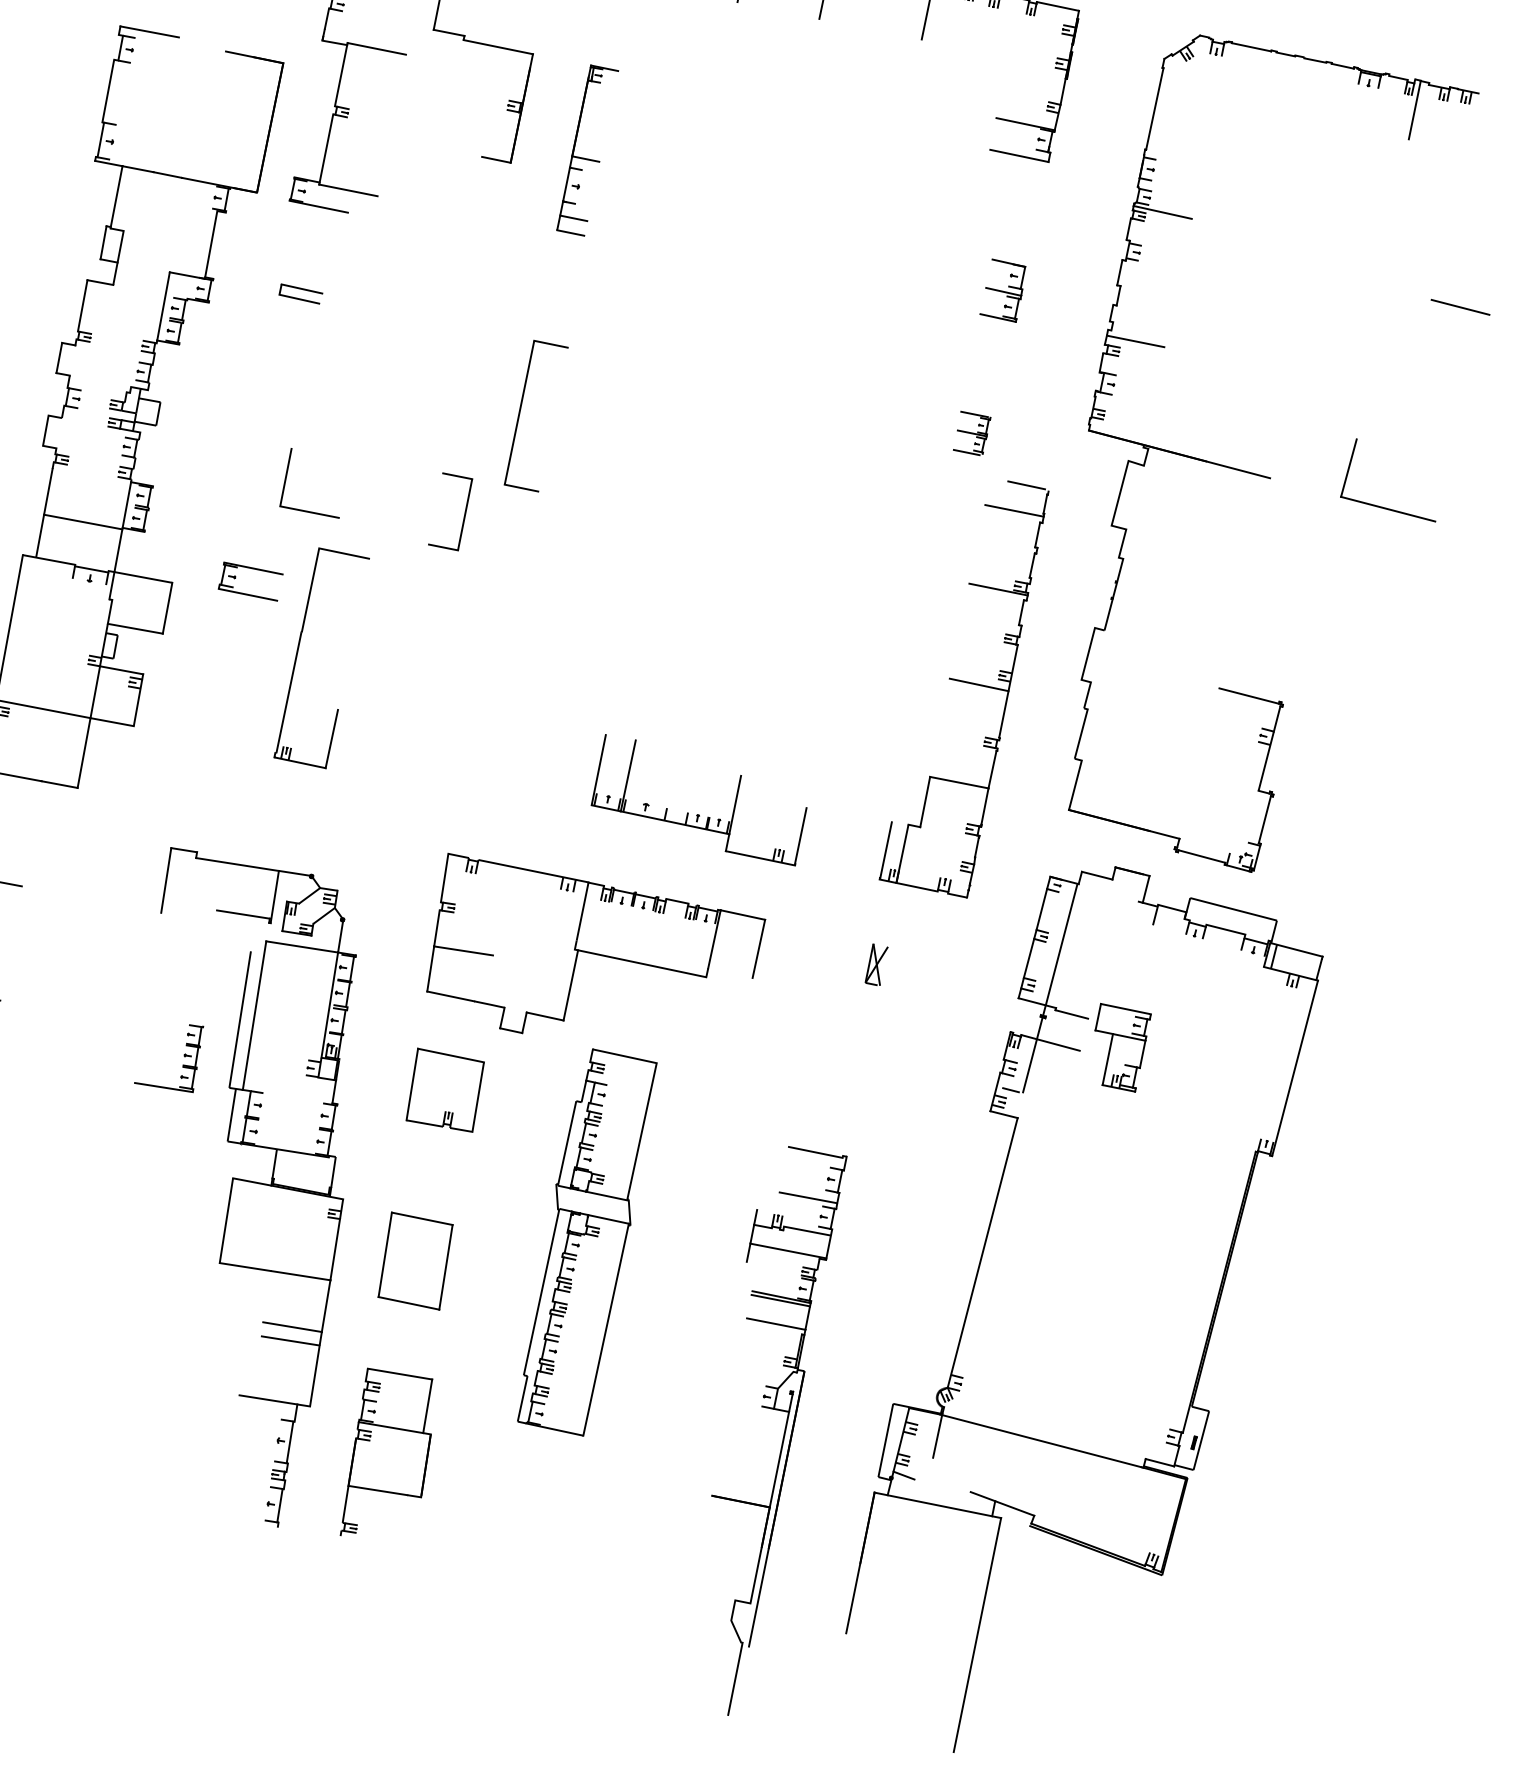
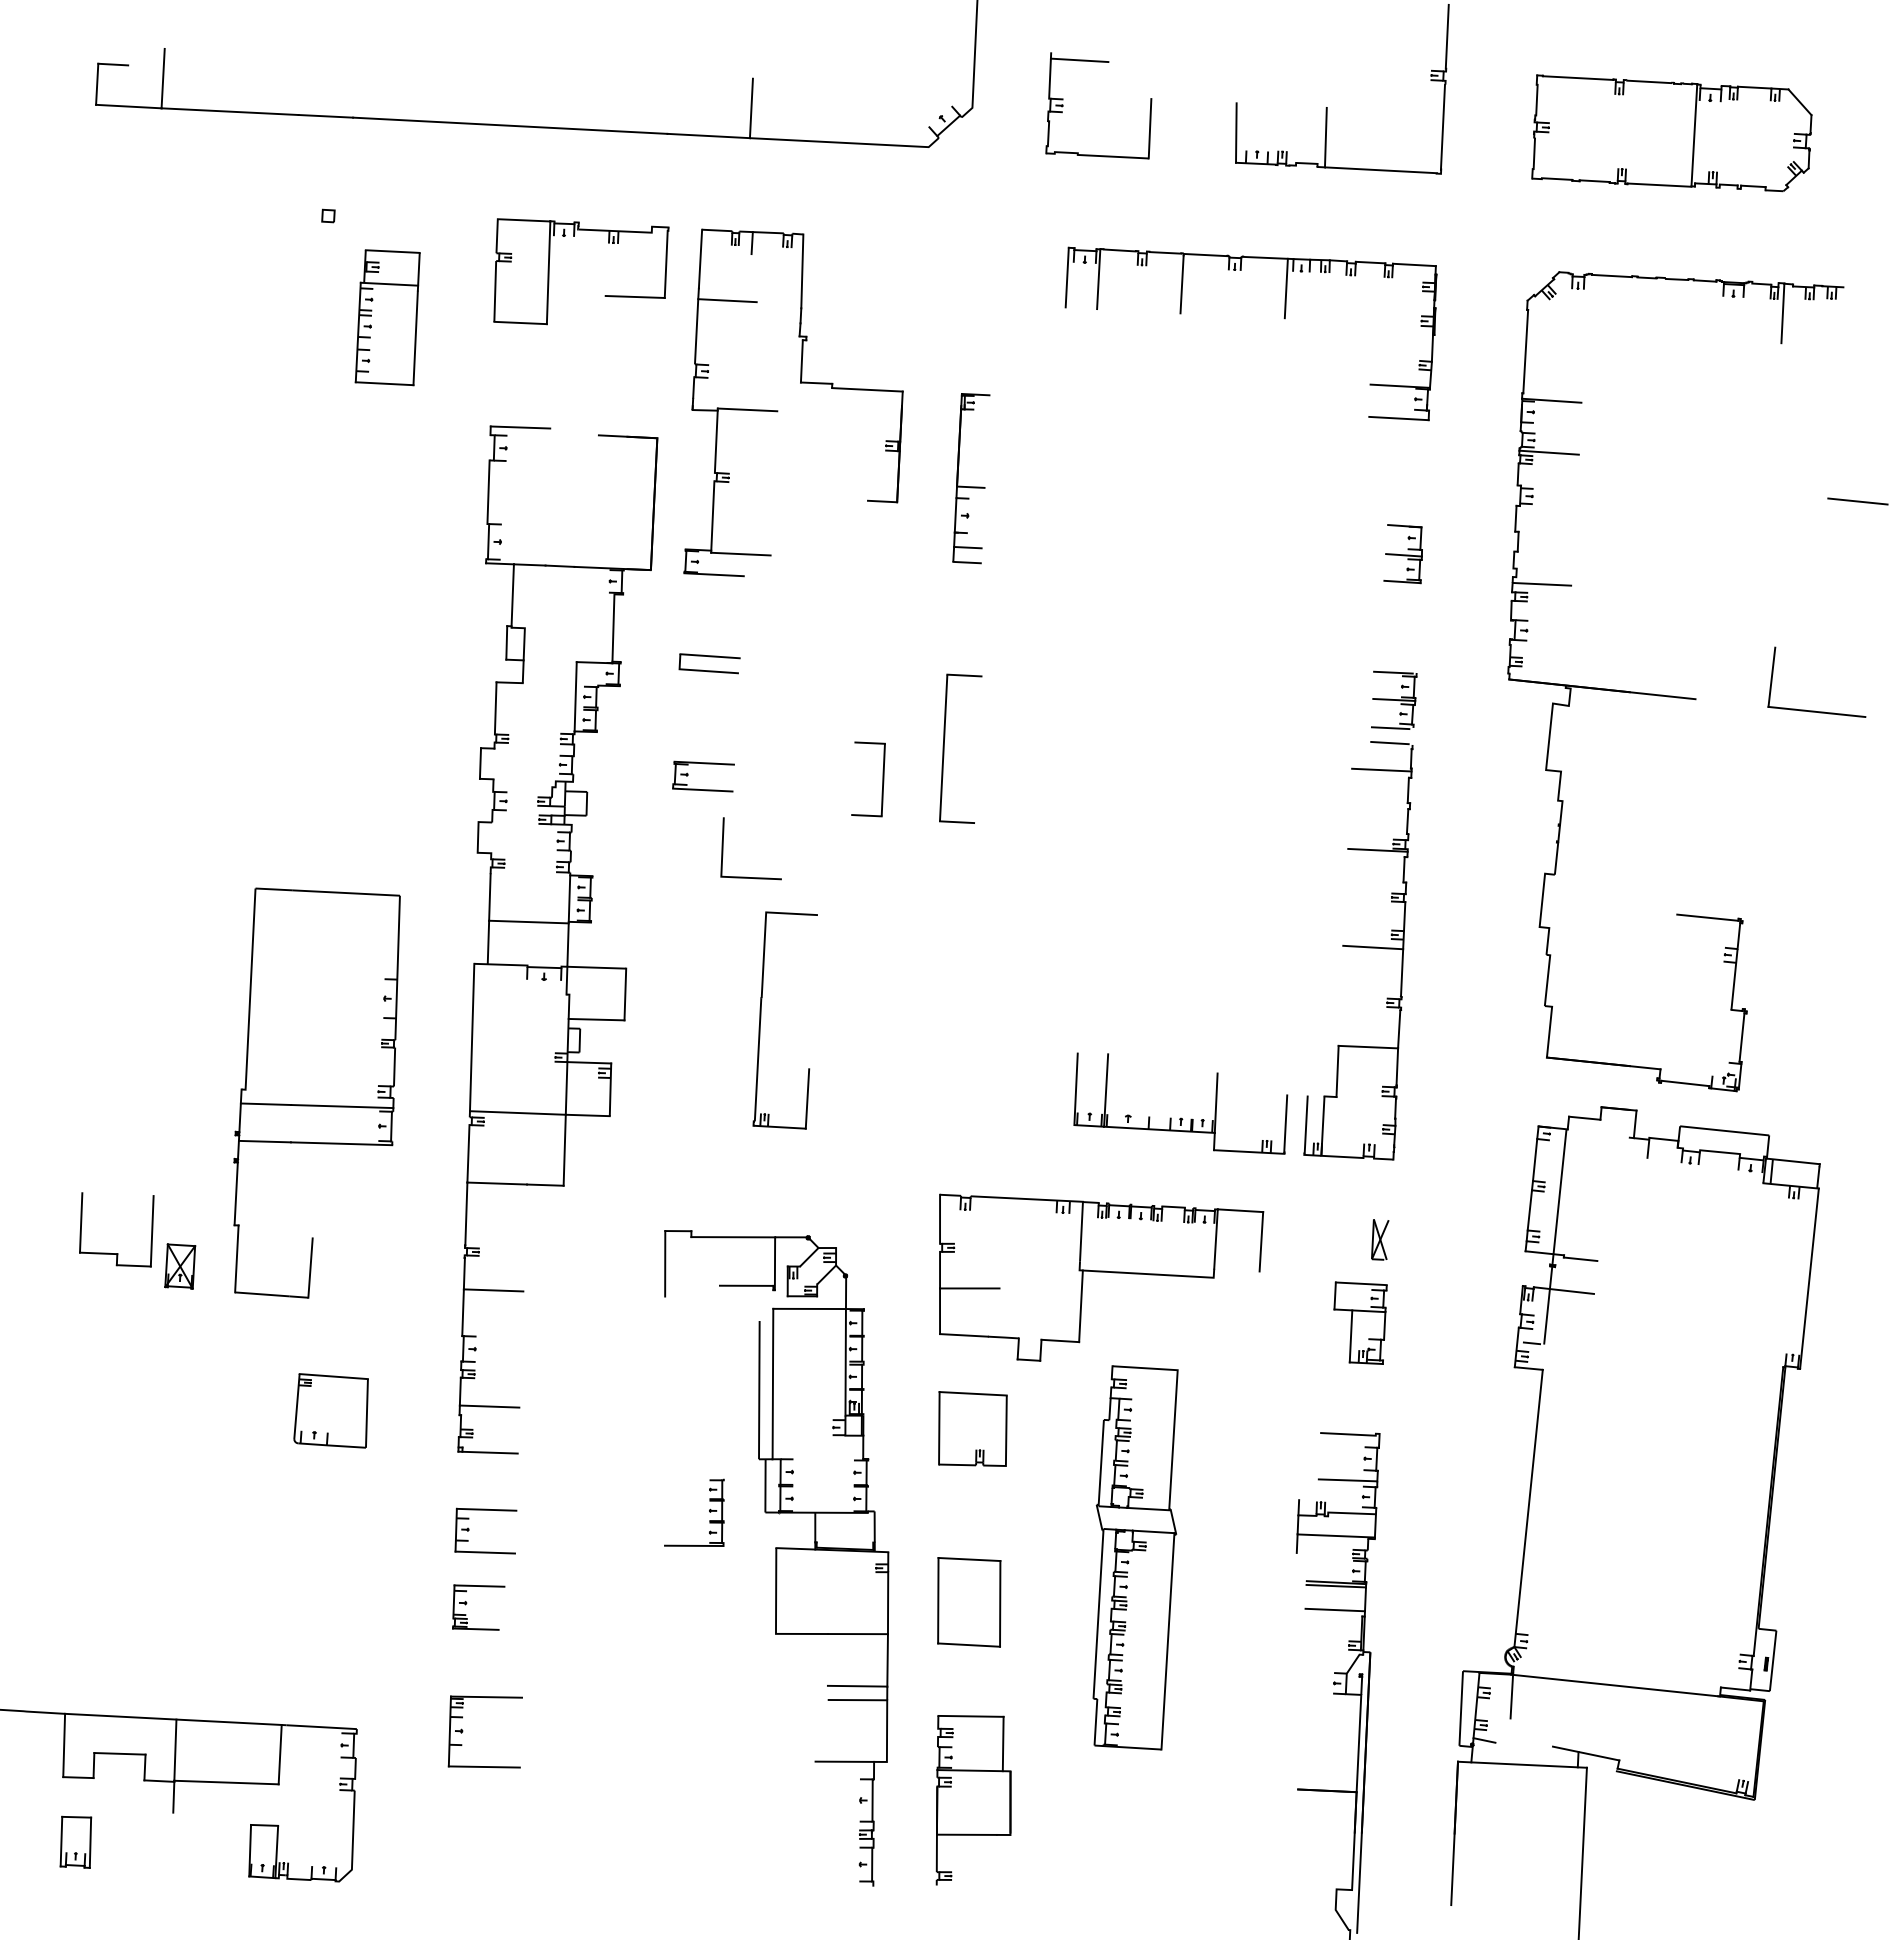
line: (1172, 161) -> (1551, 400), added
part: (300, 293) -> (709, 663), size x1.43
part: (972, 432) -> (1394, 699), size x1.43
part: (464, 514) -> (882, 779), moved
part: (252, 569) -> (703, 764), moved
part: (964, 685) -> (1358, 950), moved
part: (1119, 1047) -> (1360, 1322), moved
part: (184, 1056) -> (709, 1512), moved

